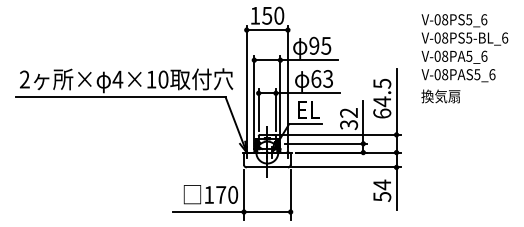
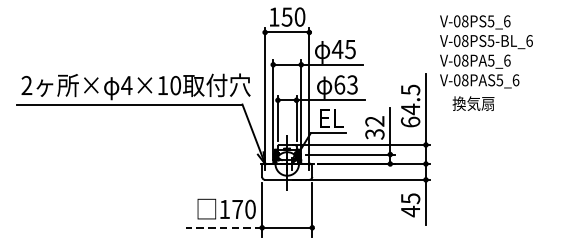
text: (313, 45) -> (336, 48), 95 -> 45
text: (464, 48) -> (486, 52), moved
text: (382, 190) -> (410, 204), 54 -> 45
line: (208, 212) -> (224, 228), solid -> dashed

